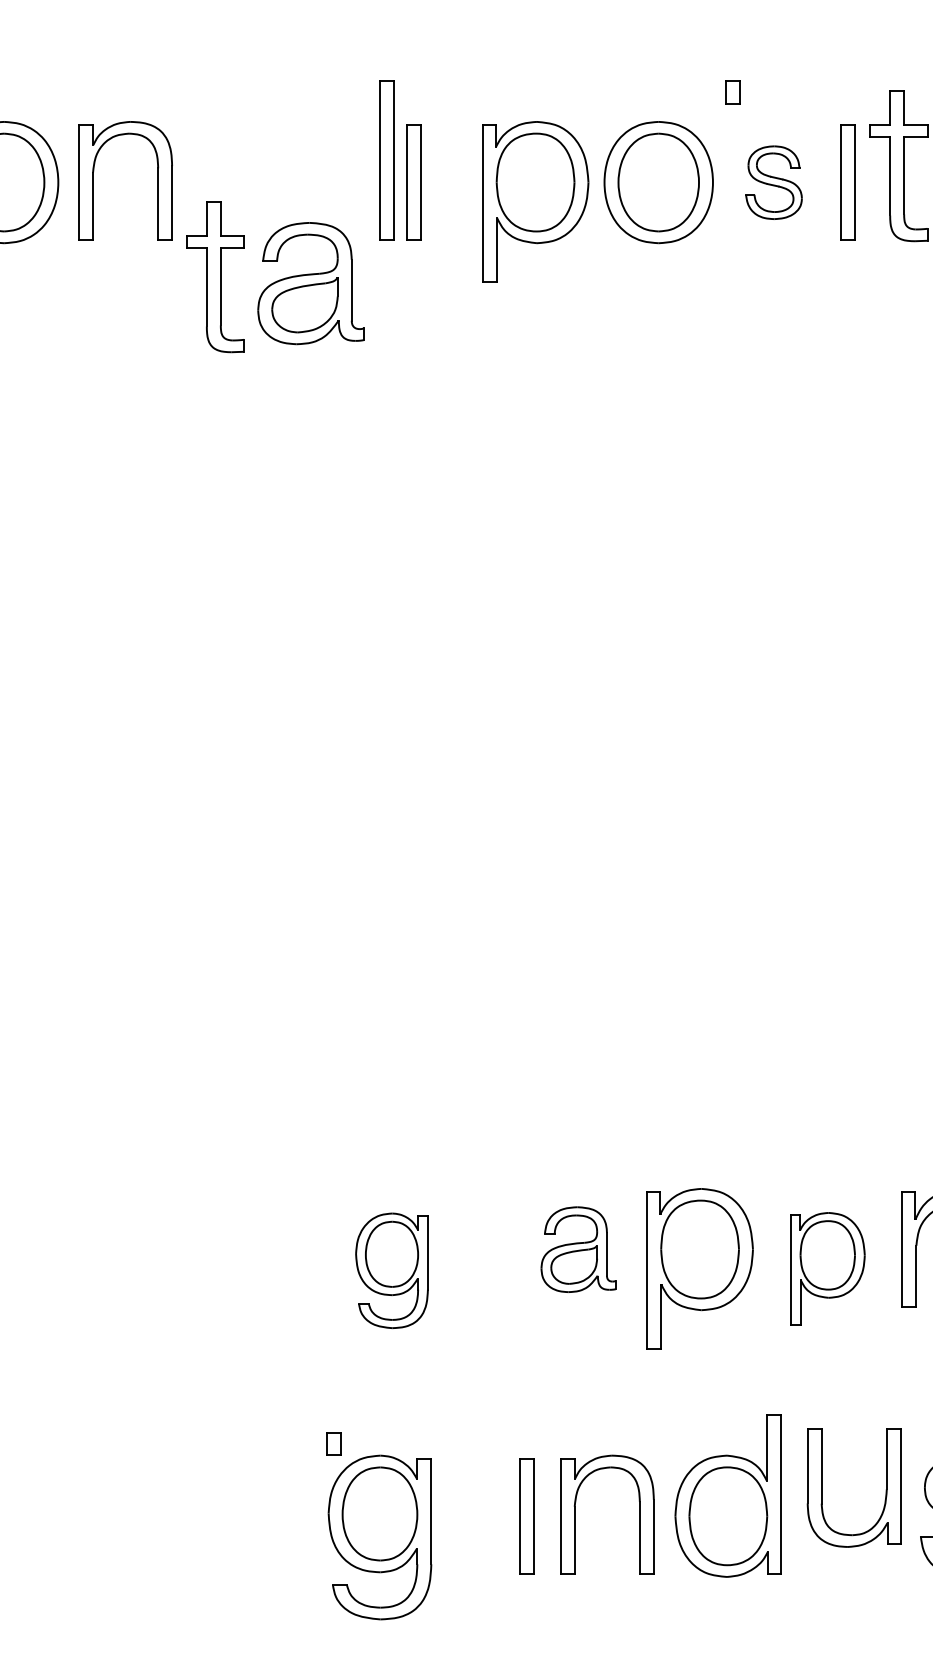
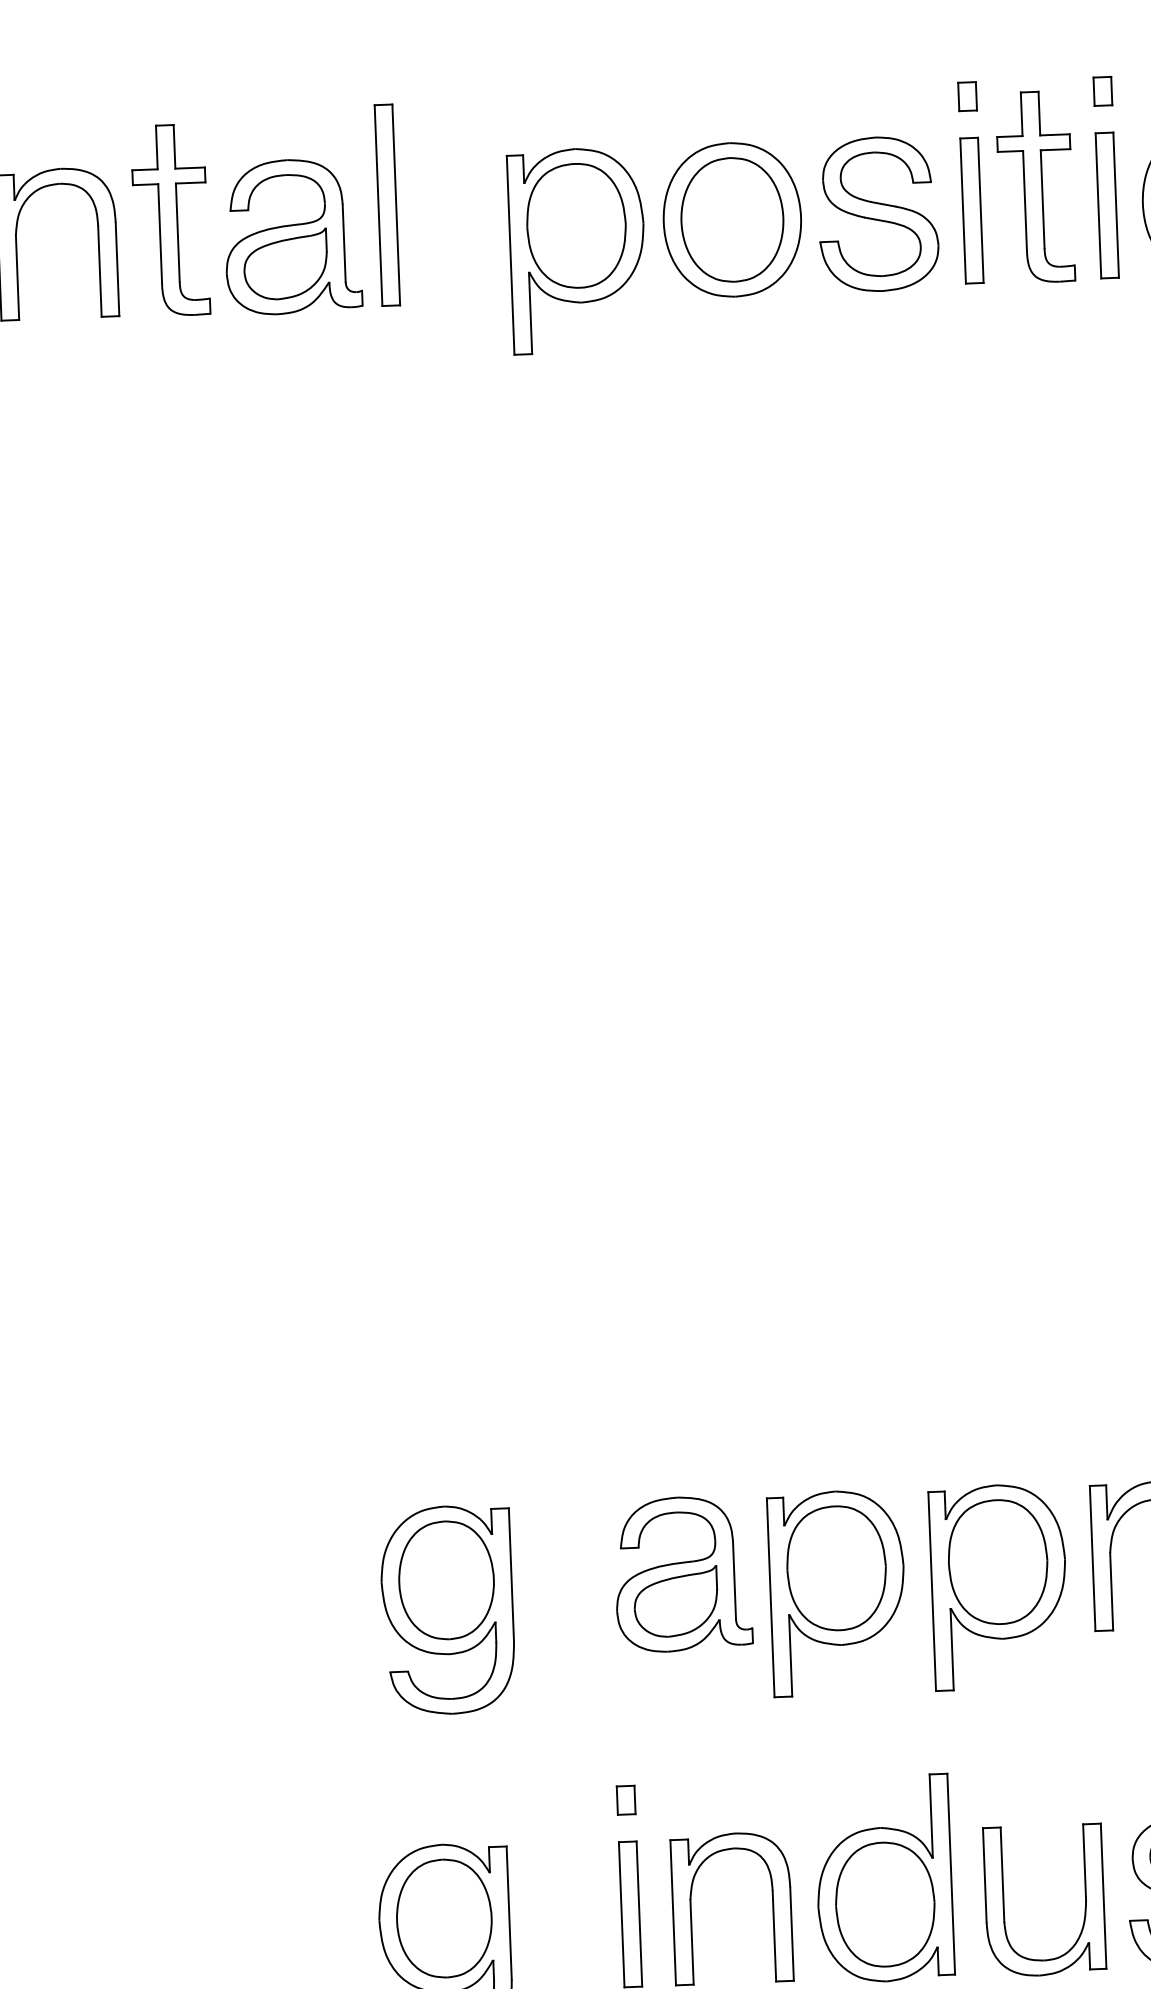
part: (732, 92) -> (966, 96), moved
part: (413, 182) -> (422, 231), removed
part: (773, 182) -> (877, 214), size x1.67
part: (215, 277) -> (170, 221), moved
part: (310, 283) -> (291, 236), moved
part: (578, 1249) -> (682, 1574), size x1.43
part: (827, 1268) -> (998, 1586), size x1.43
part: (391, 1270) -> (447, 1609), size x1.43
part: (333, 1443) -> (625, 1799), moved
part: (822, 1487) -> (1004, 1901), moved

